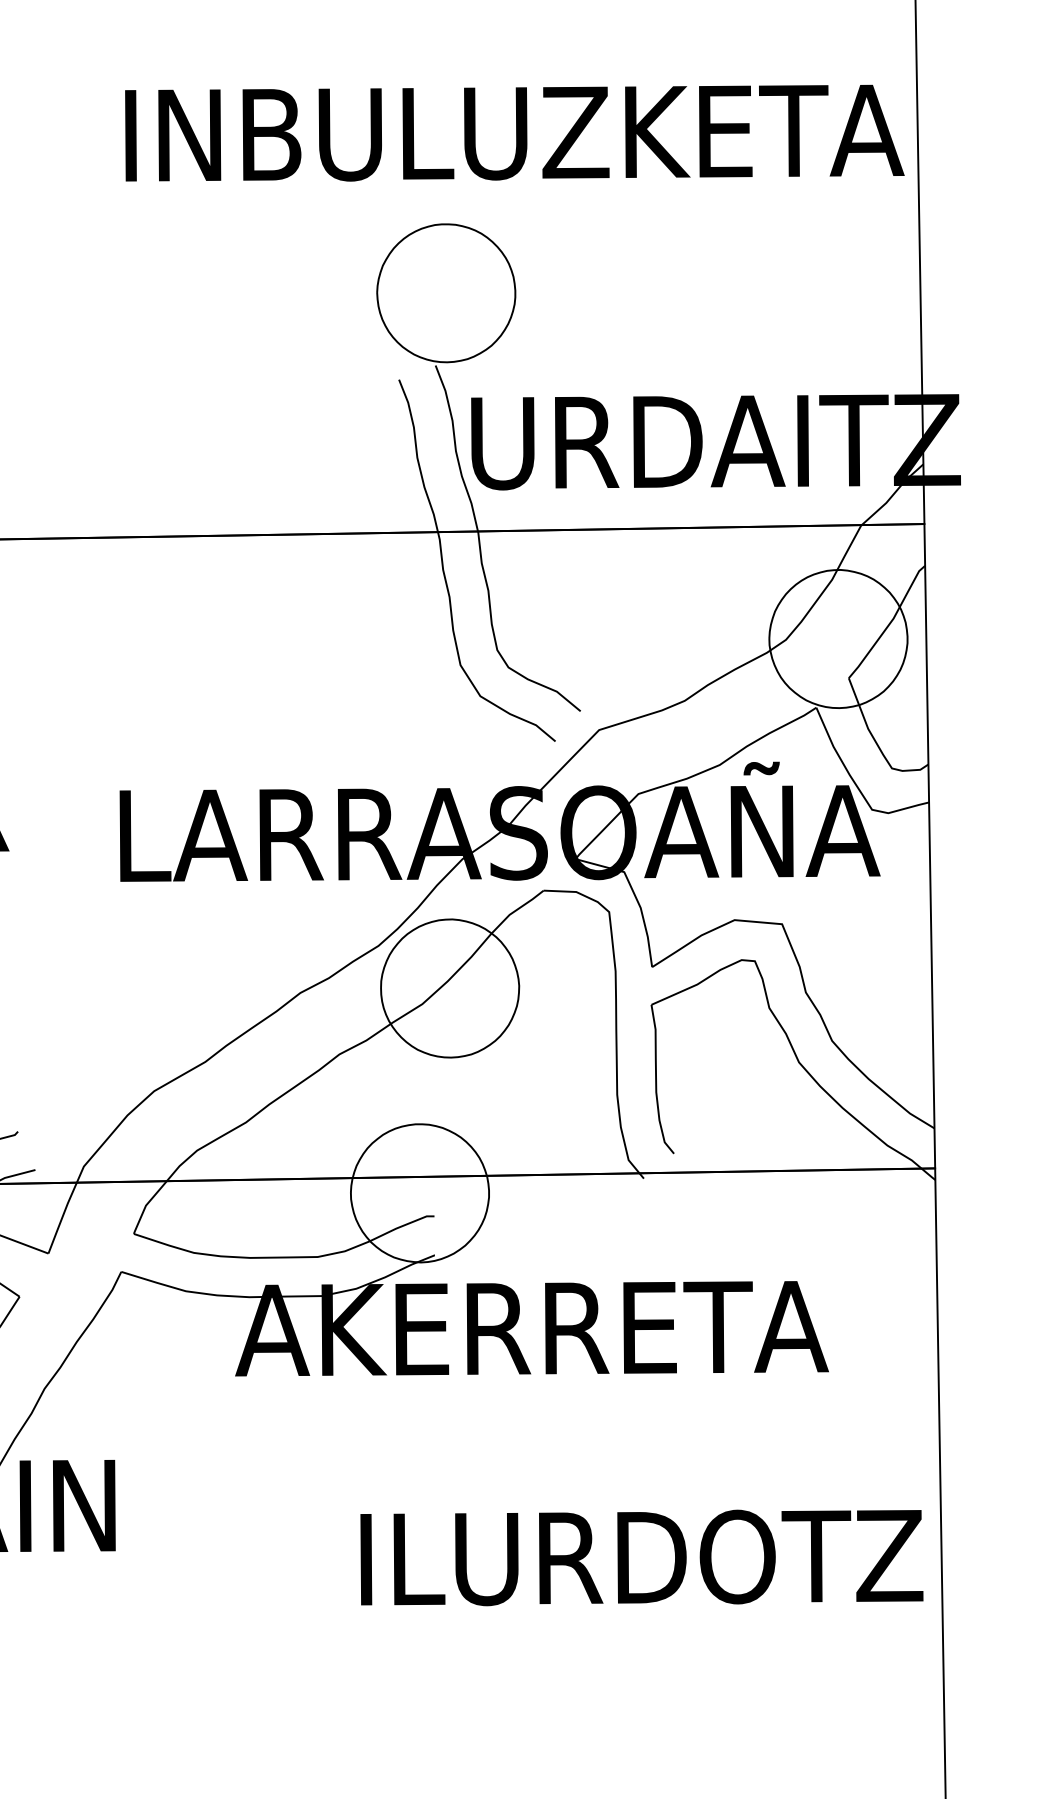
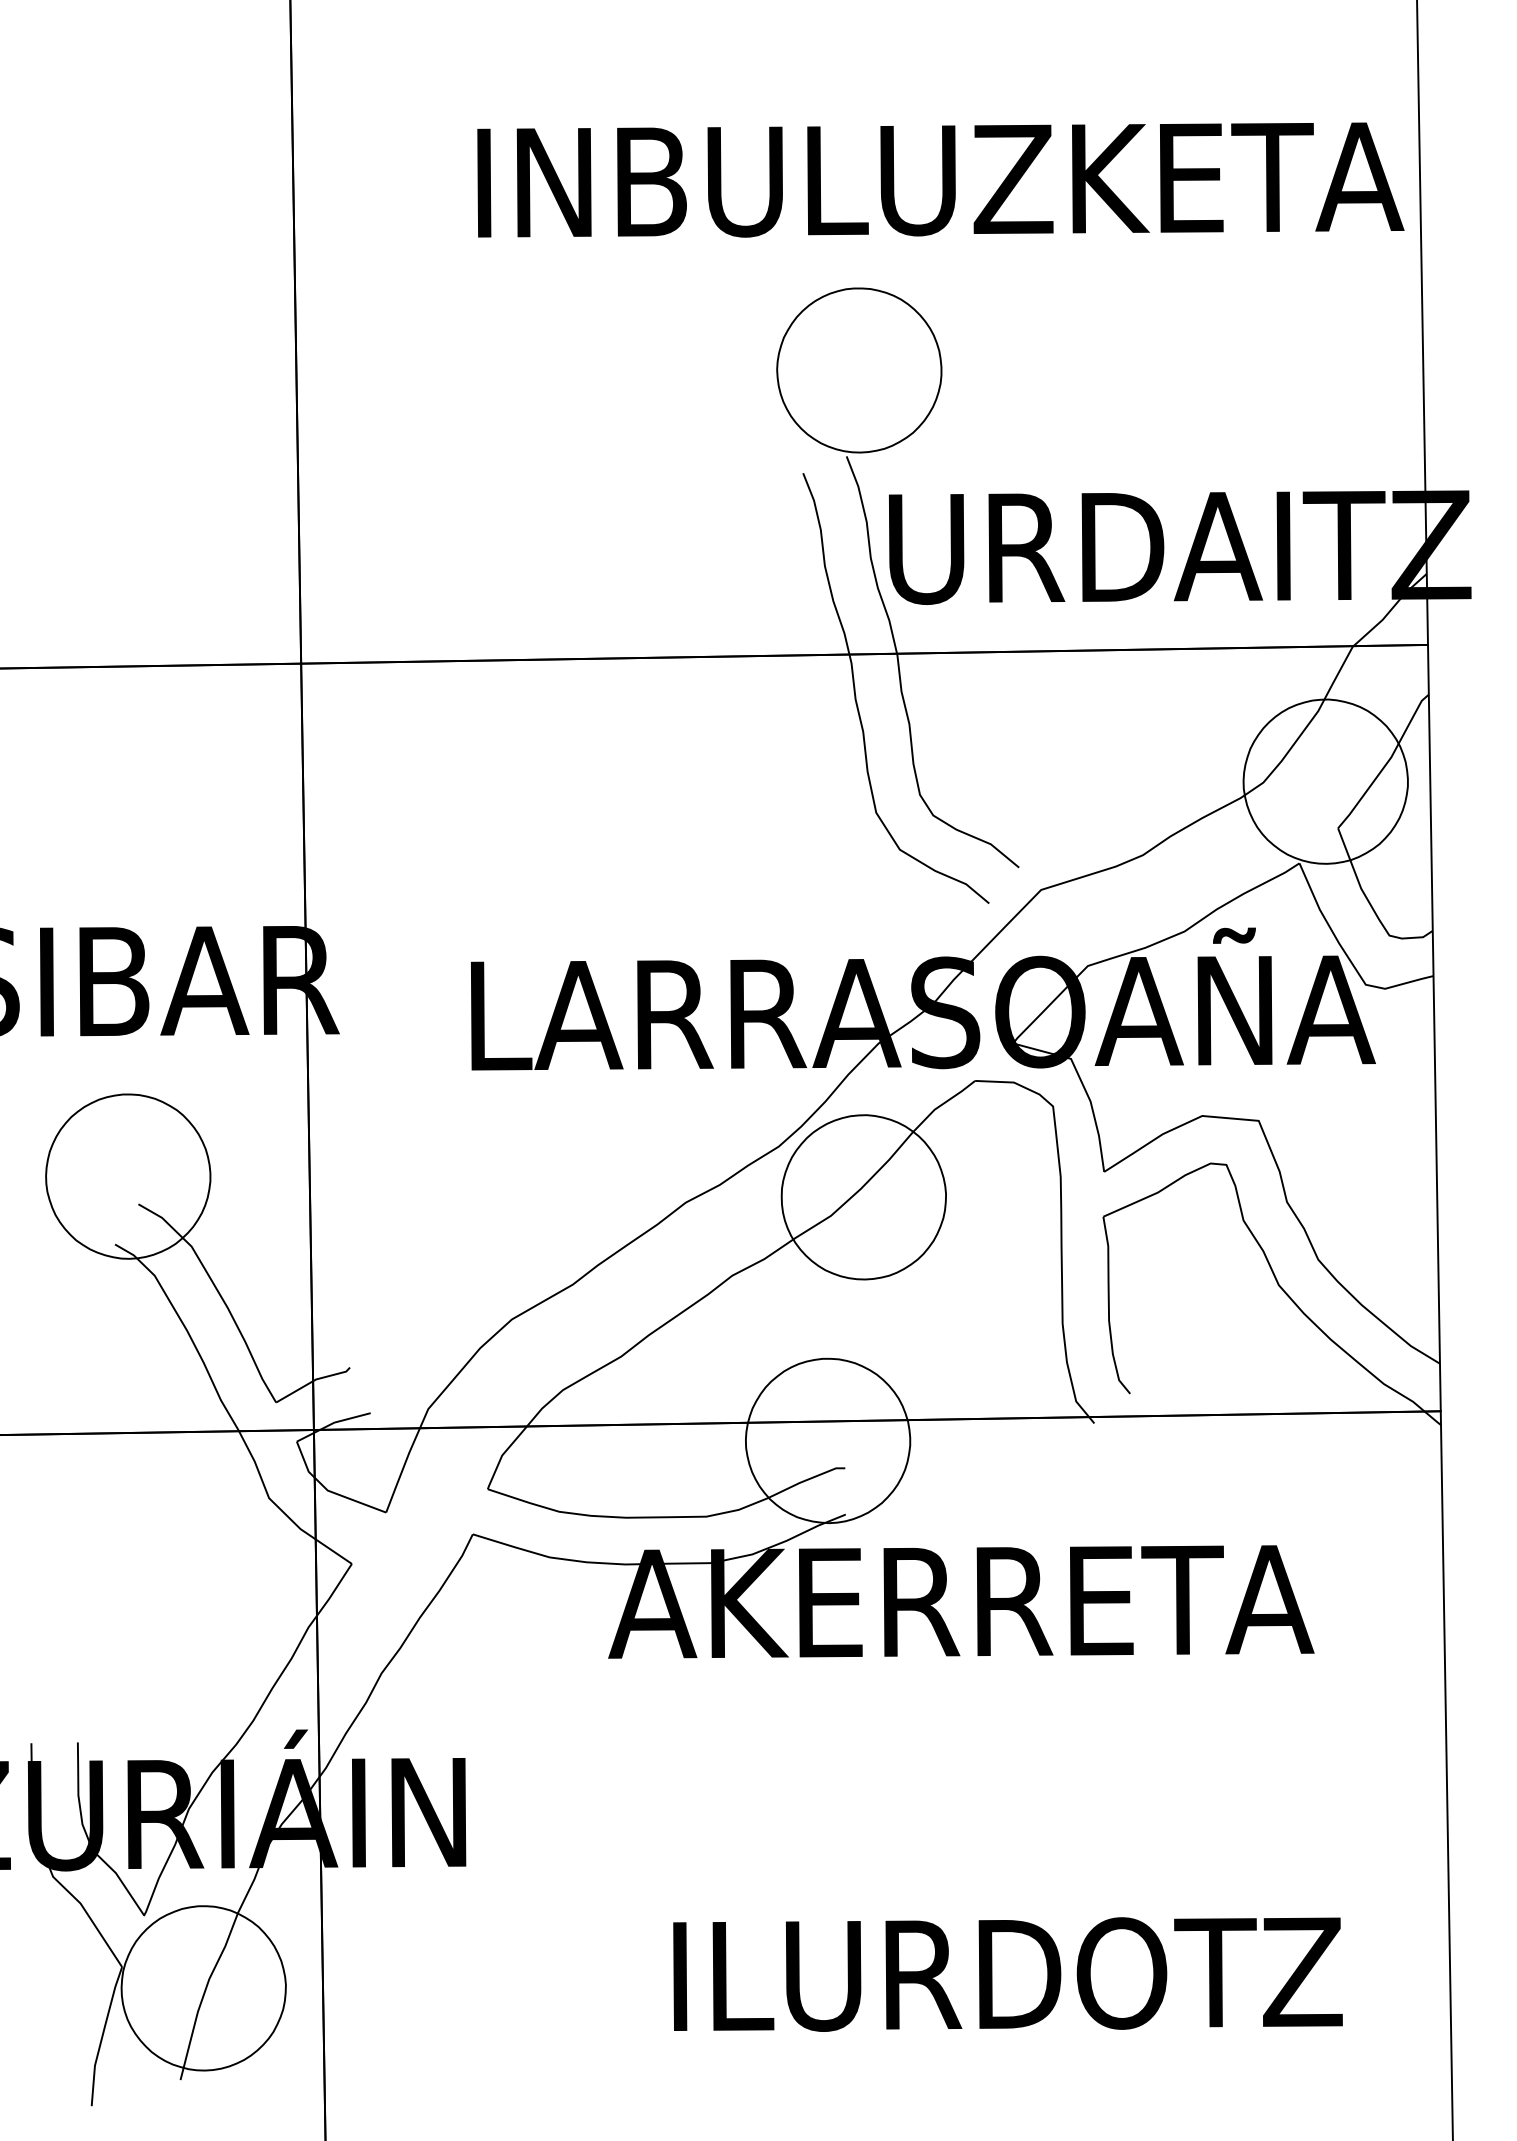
text: (641, 1557) -> (1007, 1974), moved

